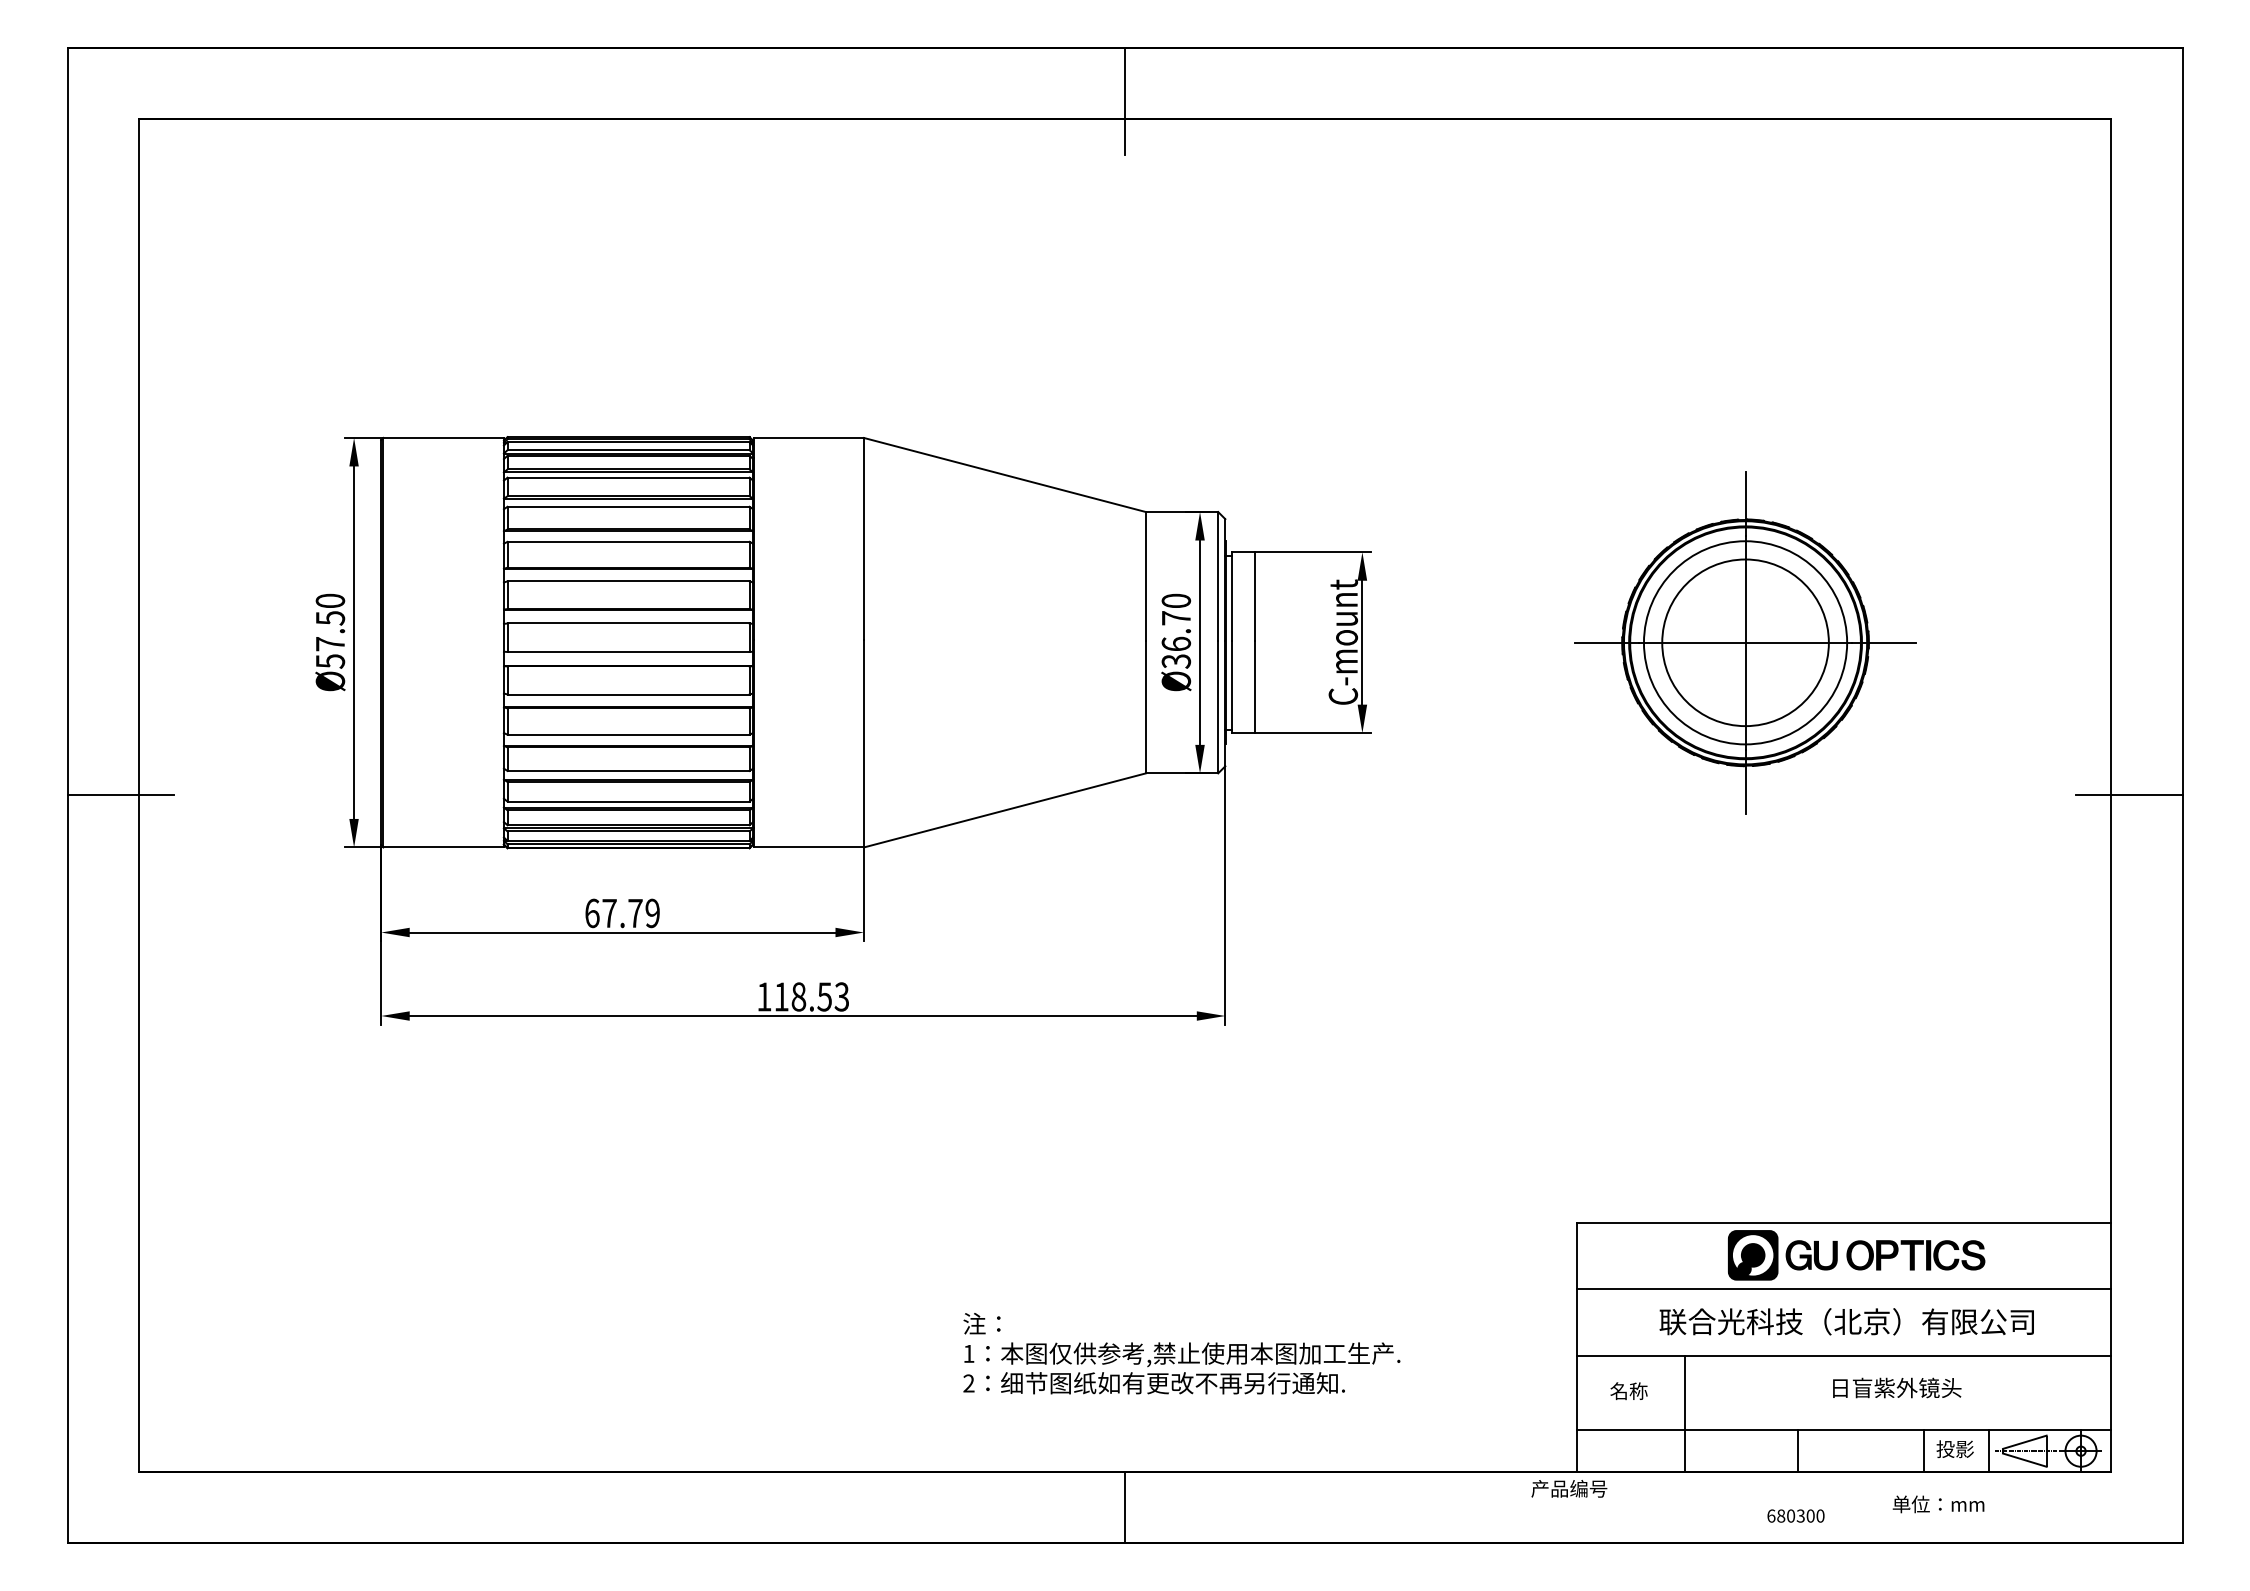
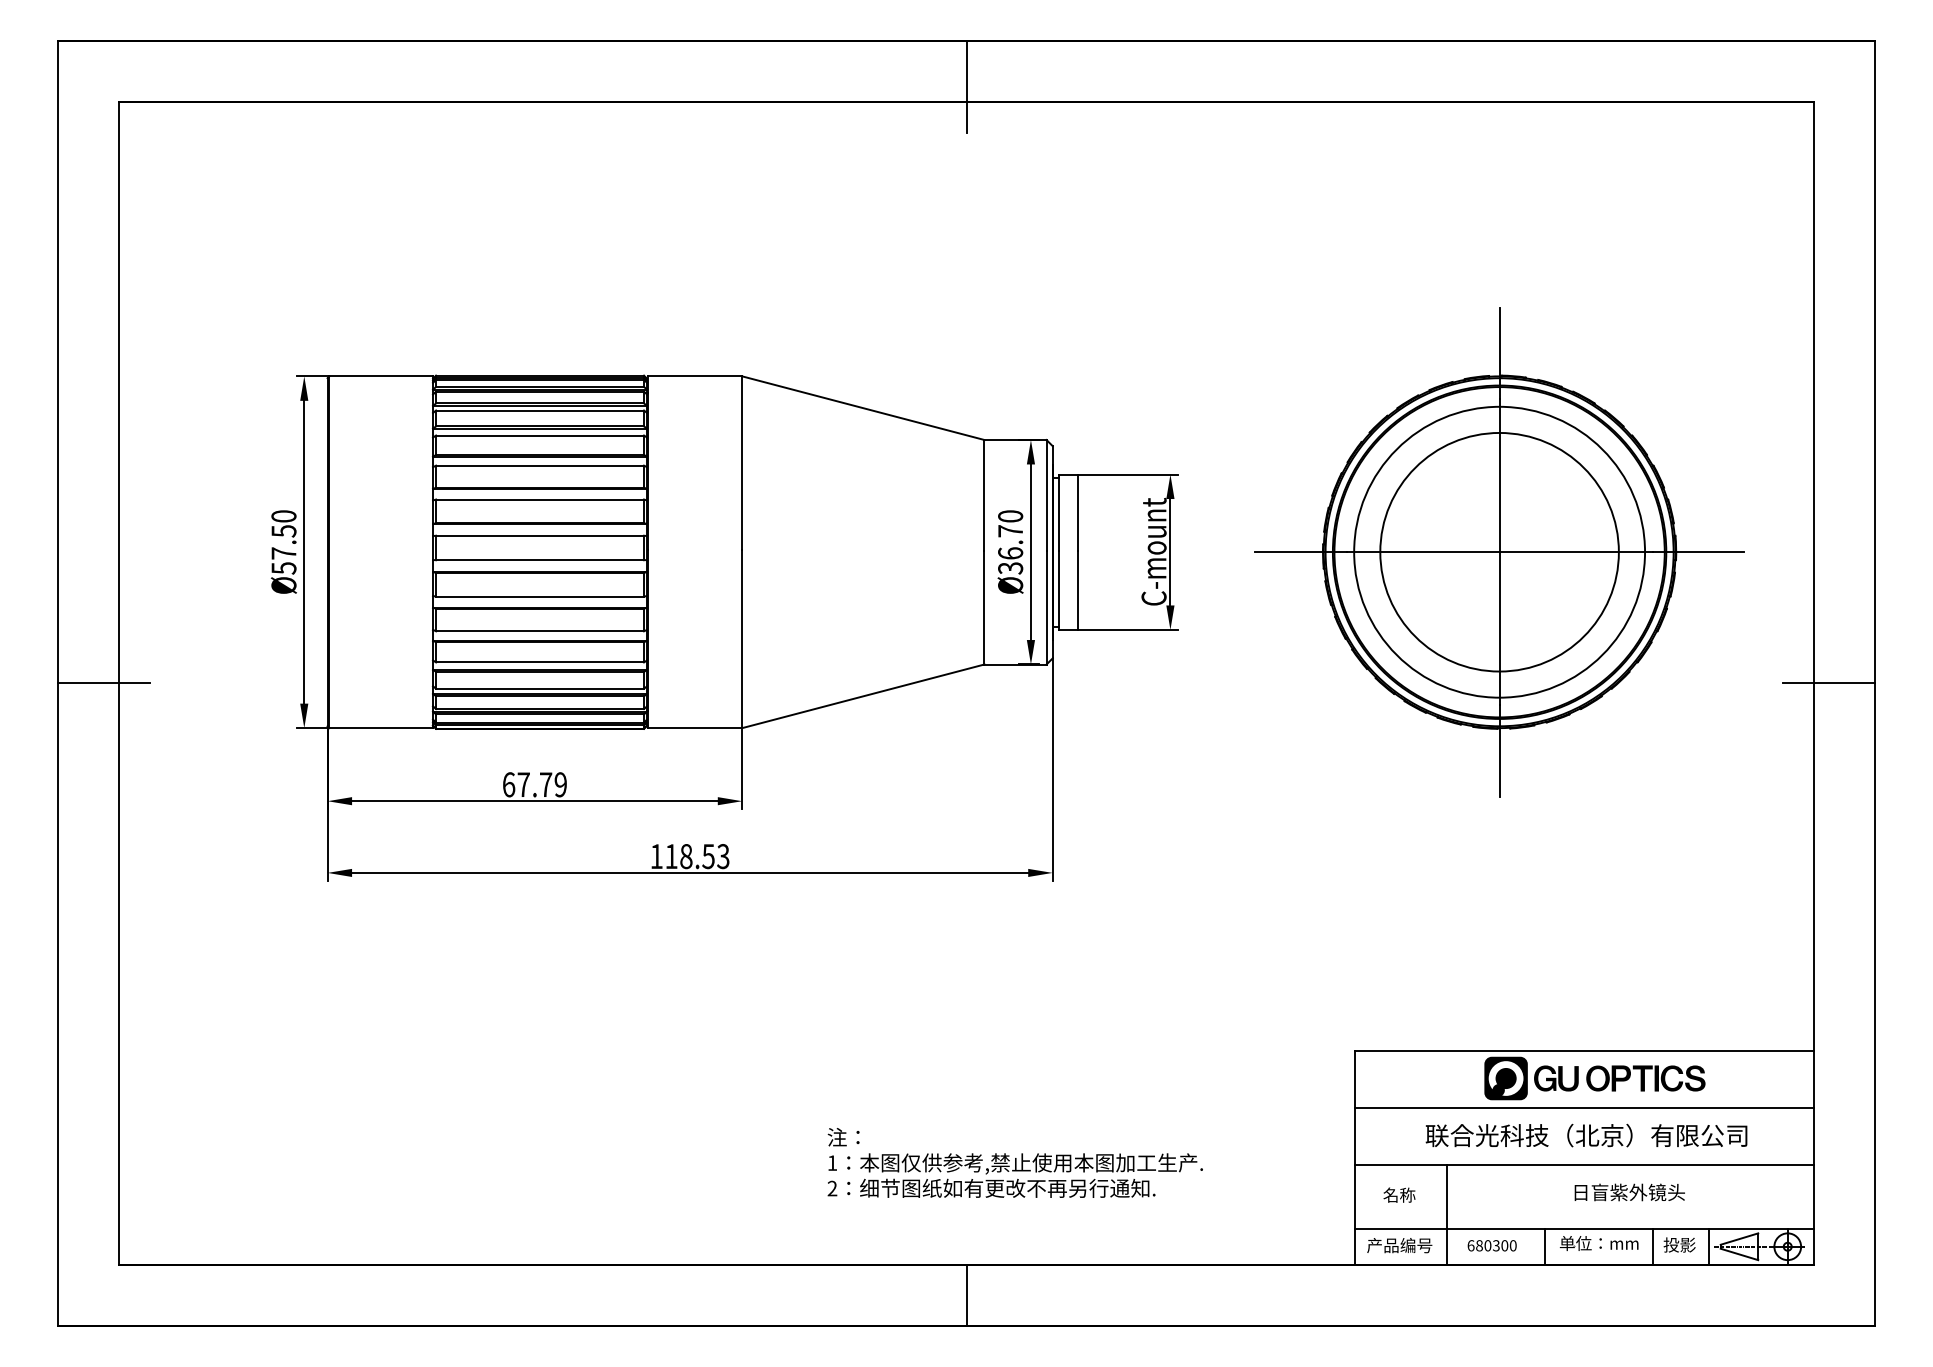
part: (1745, 642) -> (1499, 552), size x1.67
text: (1569, 1488) -> (1399, 1245), moved
part: (1938, 1504) -> (1599, 1243), moved
text: (1795, 1515) -> (1491, 1245), moved

